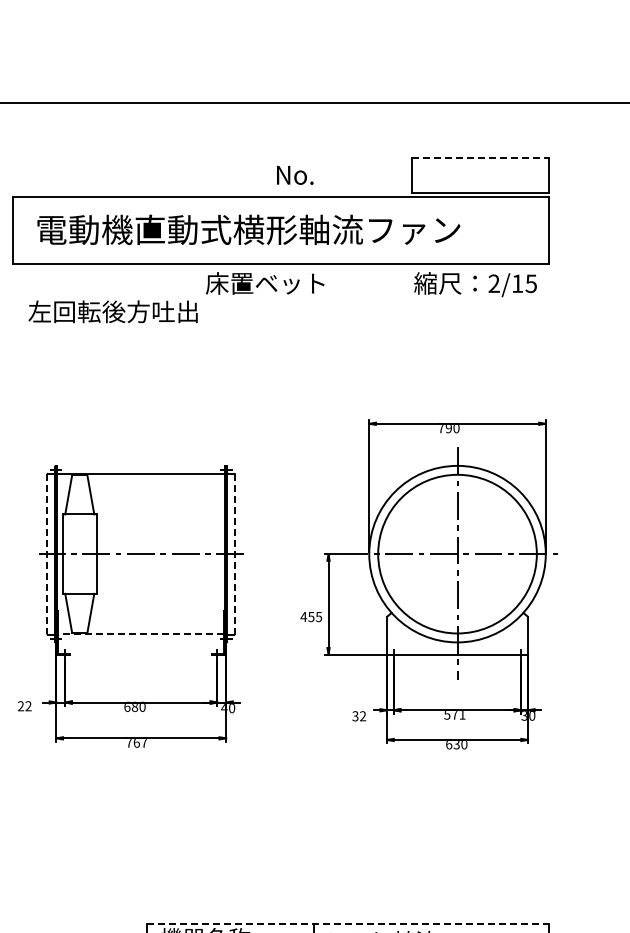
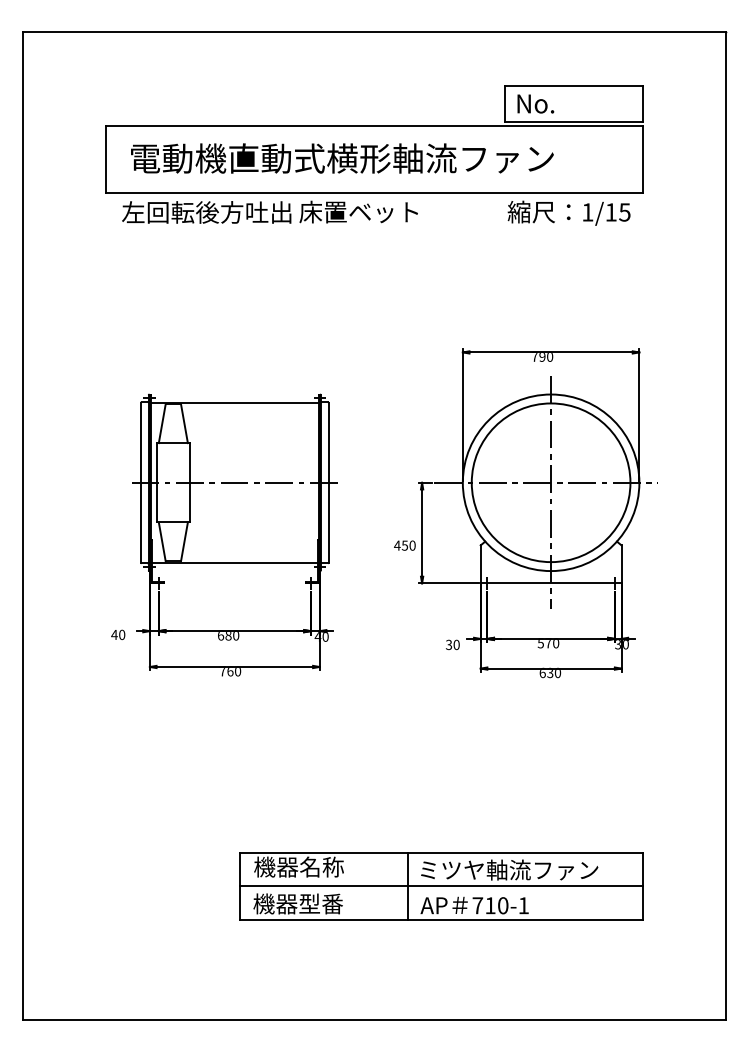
line: (480, 157) -> (574, 86), dashed -> solid
text: (294, 174) -> (535, 103), moved
text: (493, 283) -> (587, 212), 2/15 -> 1/15
text: (112, 311) -> (206, 212), moved
line: (46, 553) -> (140, 482), dashed -> solid
line: (234, 553) -> (328, 482), dashed -> solid
text: (318, 616) -> (412, 545), 455 -> 450
line: (140, 633) -> (234, 562), dashed -> solid
text: (24, 705) -> (118, 634), 22 -> 40
text: (362, 715) -> (456, 644), 32 -> 30
text: (462, 715) -> (556, 644), 571 -> 570
text: (144, 743) -> (238, 672), 767 -> 760
line: (348, 923) -> (442, 852), dashed -> solid

